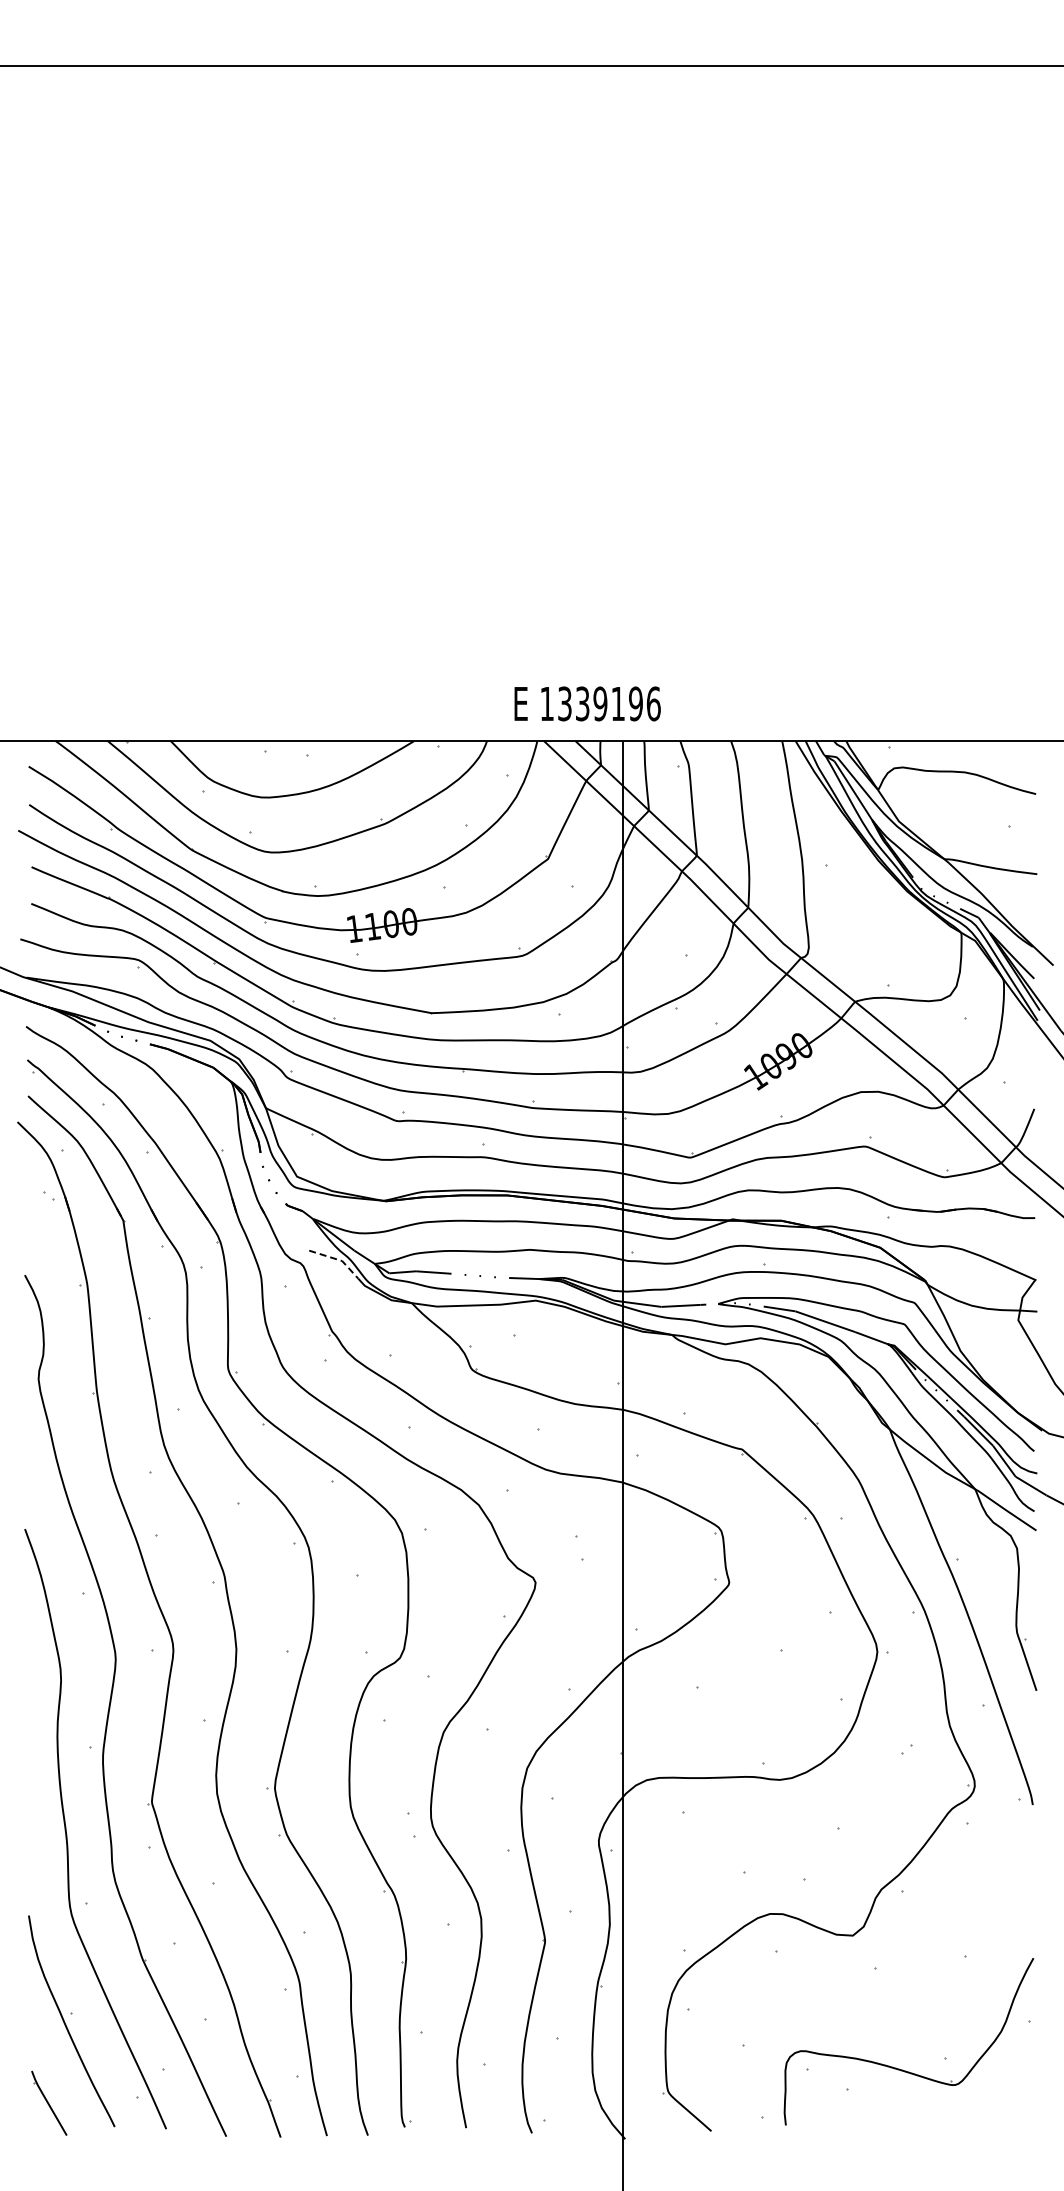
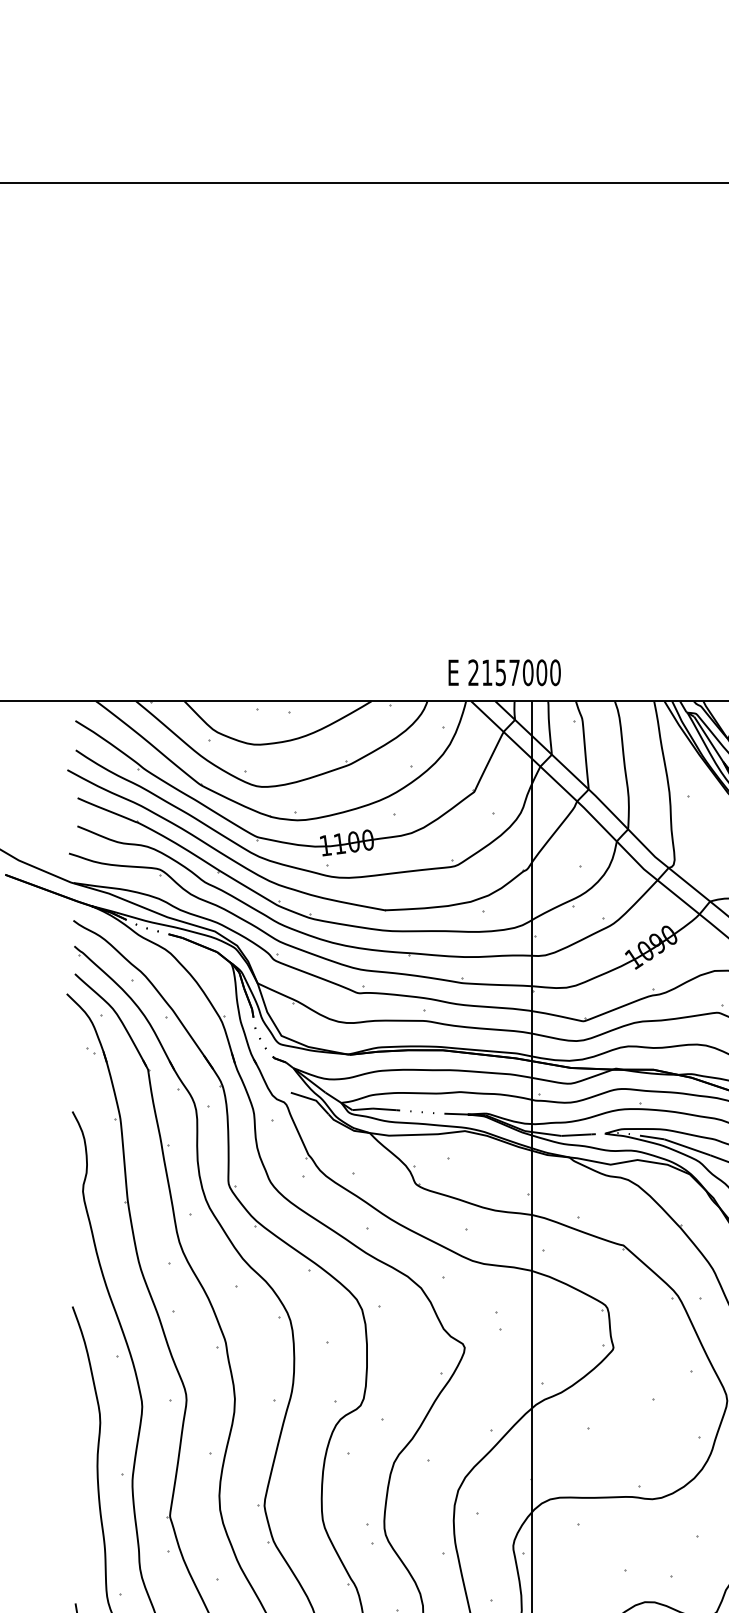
text: (600, 703) -> (514, 672), 1339196 -> 2157000
line: (337, 1259) -> (312, 1099), dashed -> solid

